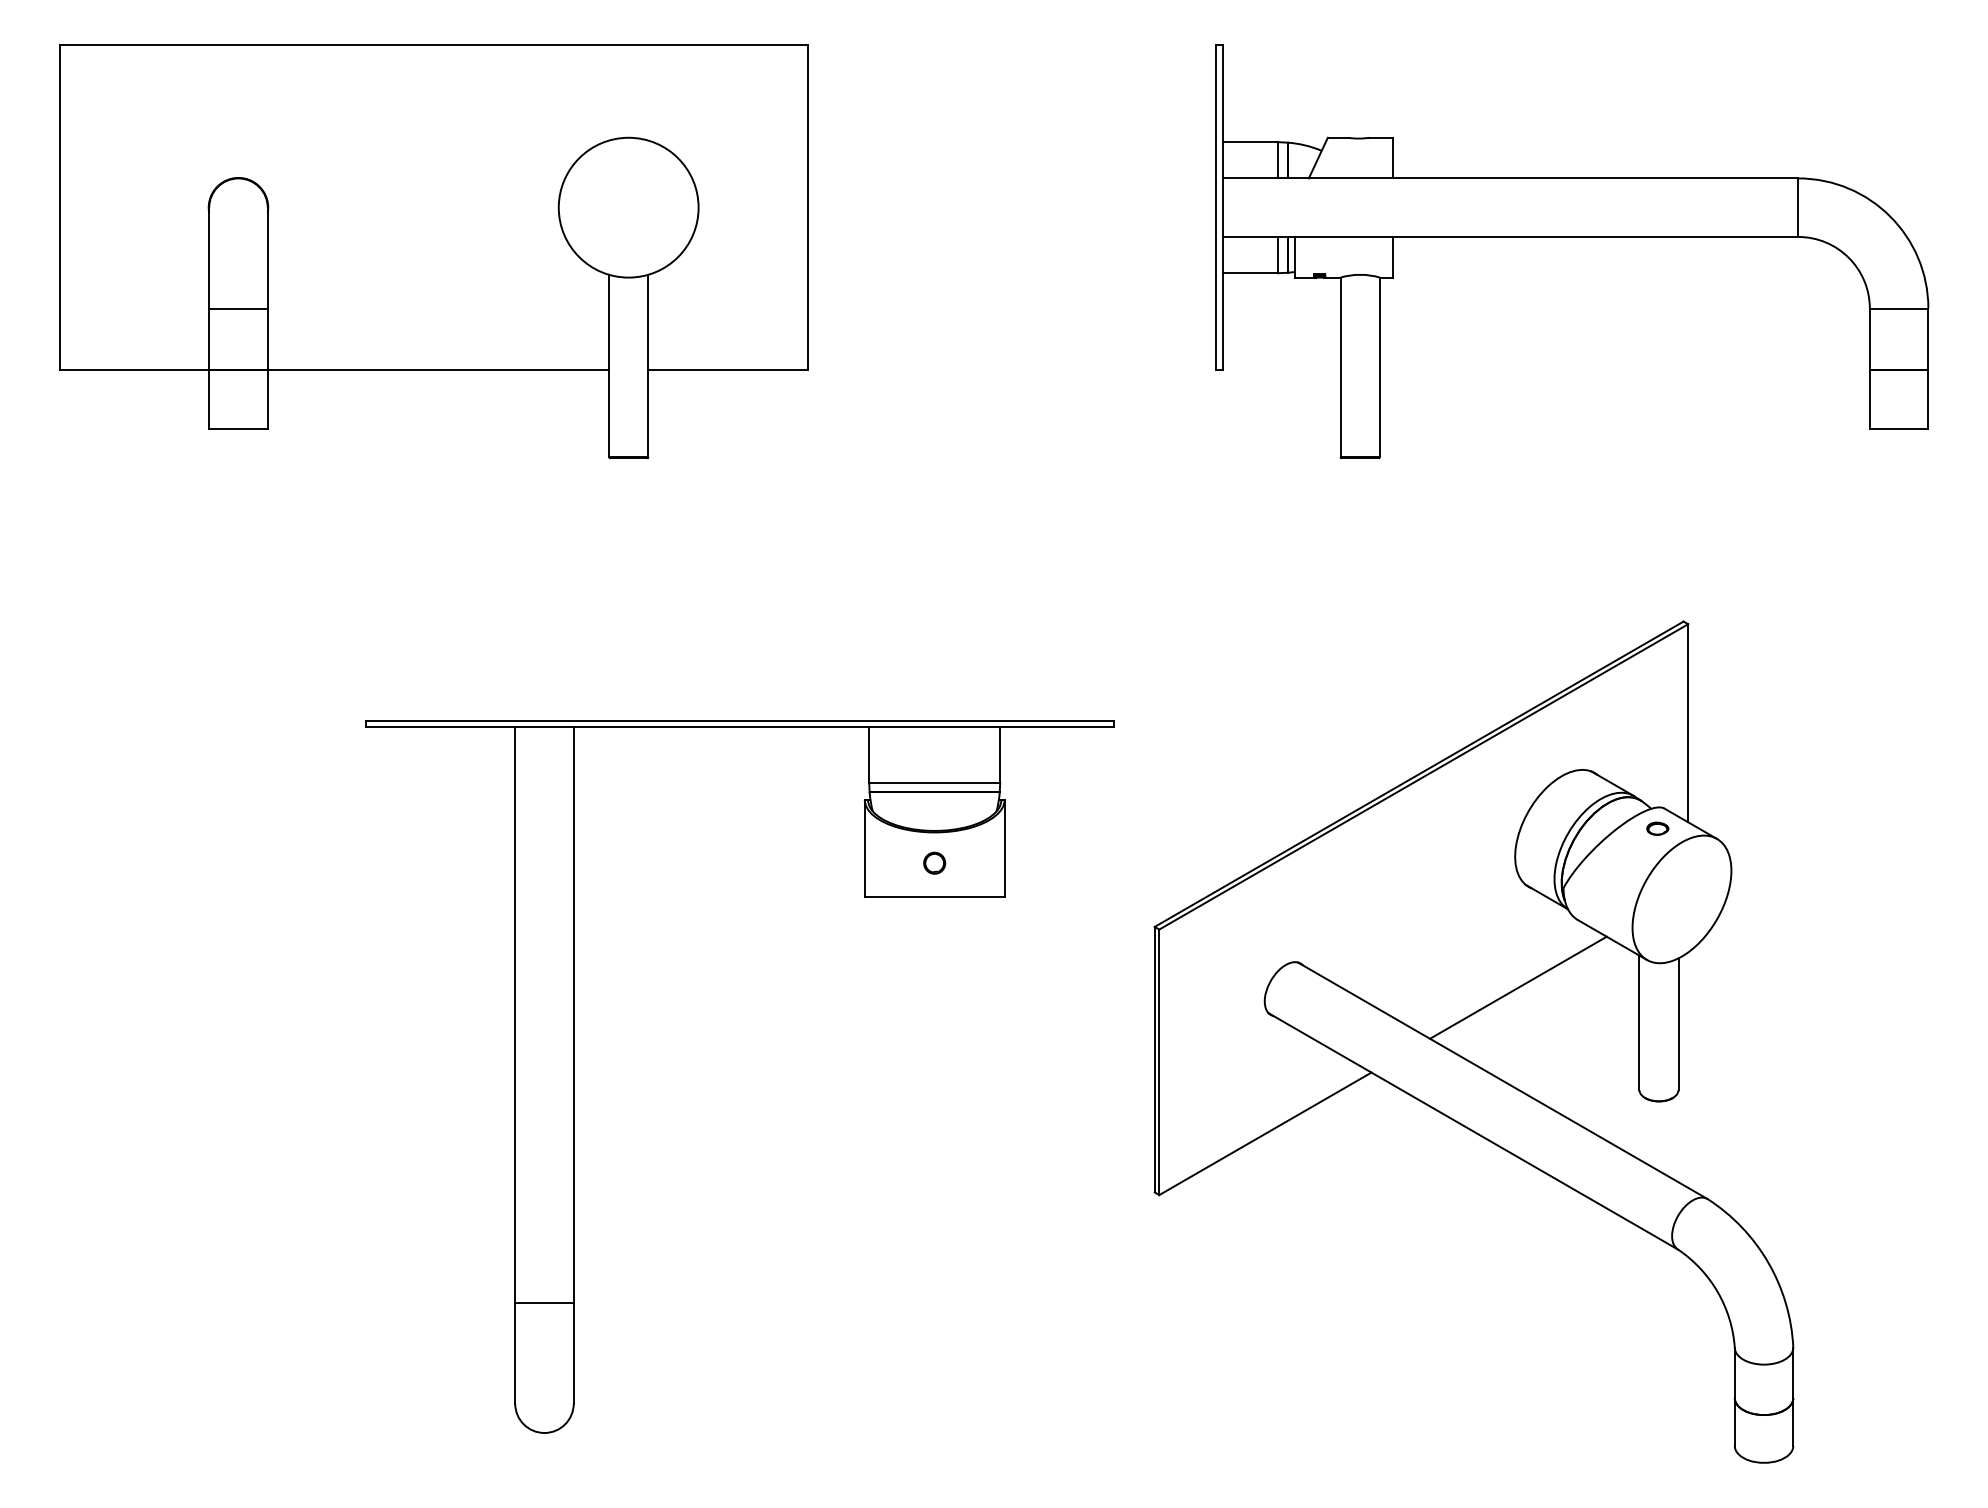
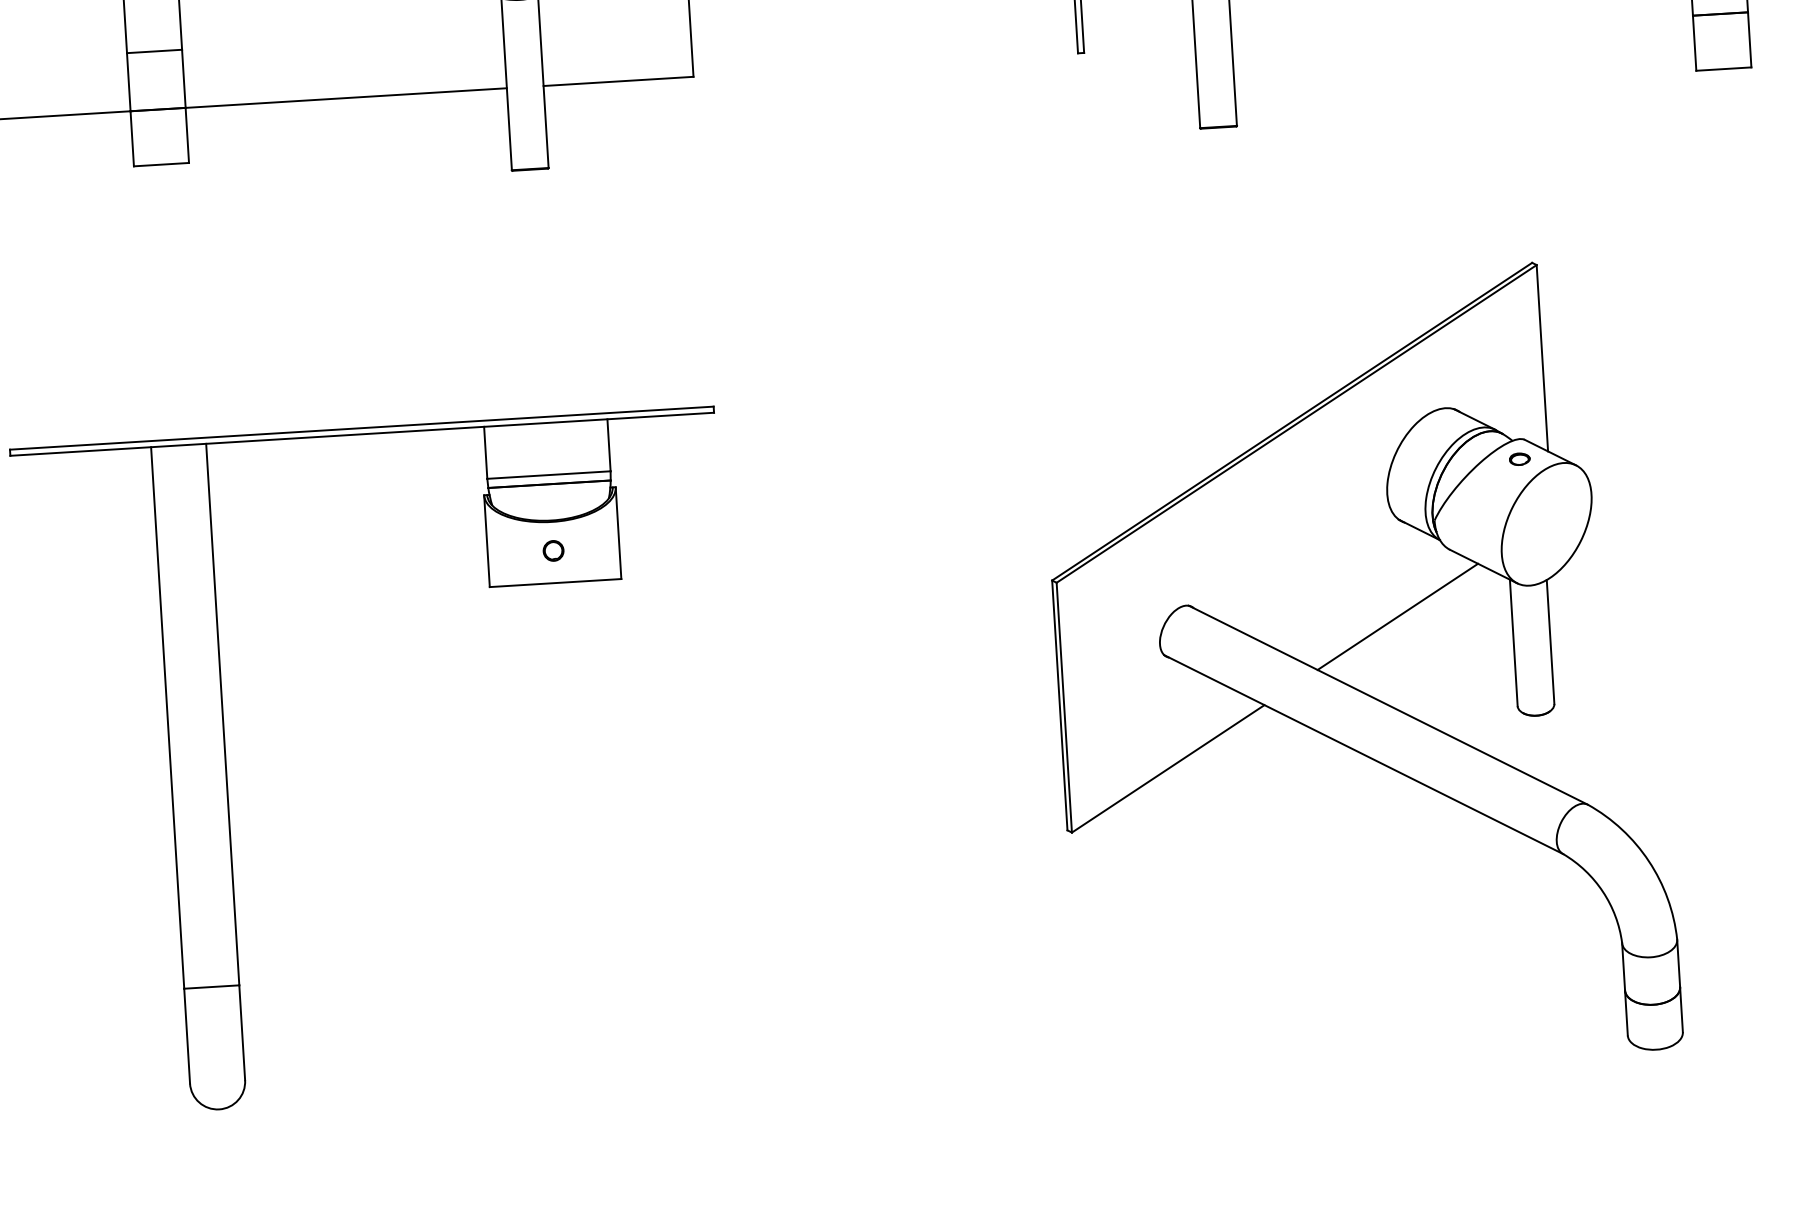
part: (574, 1076) -> (226, 772), moved

